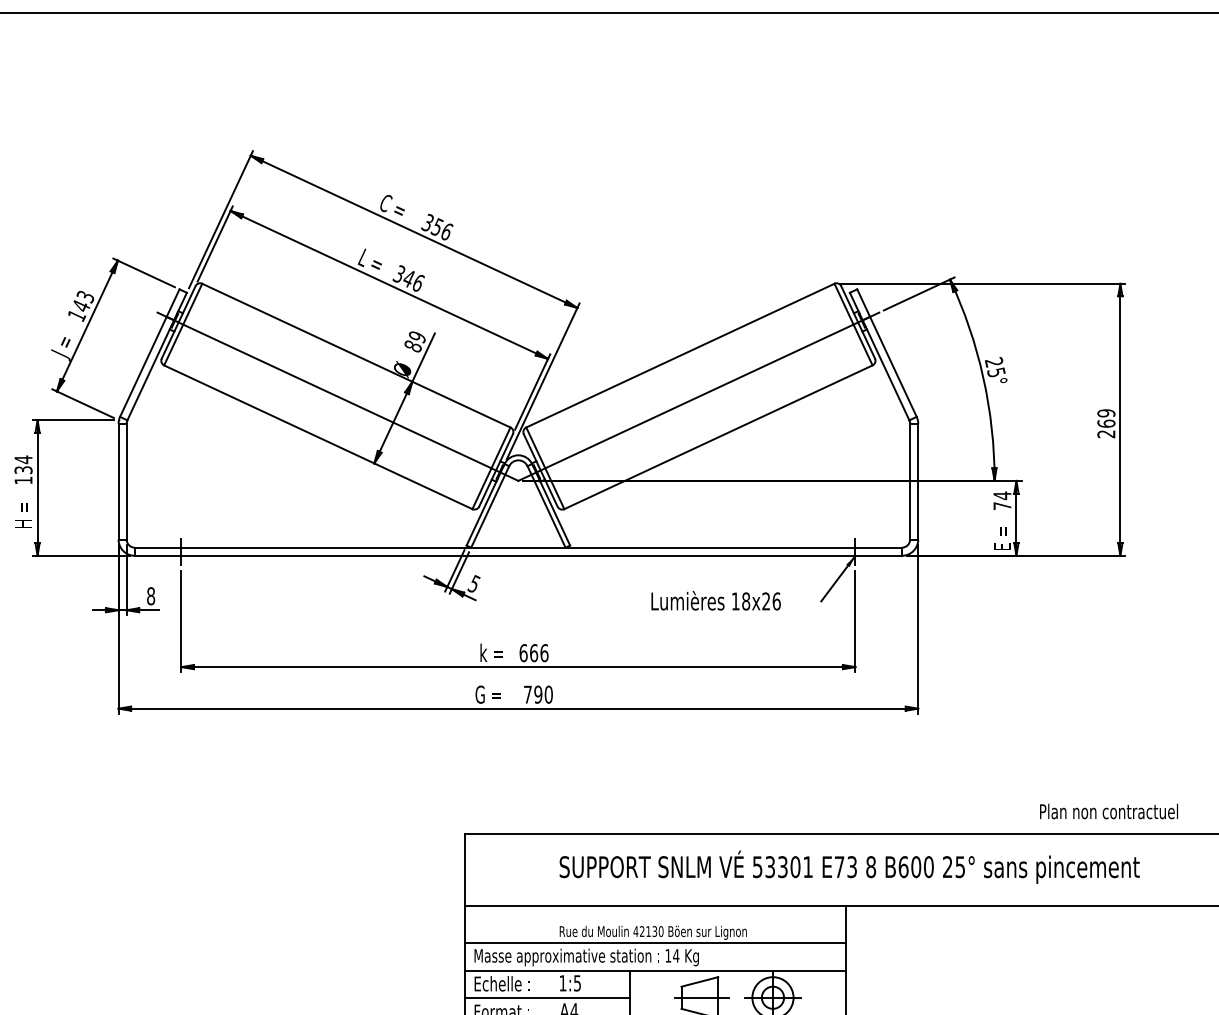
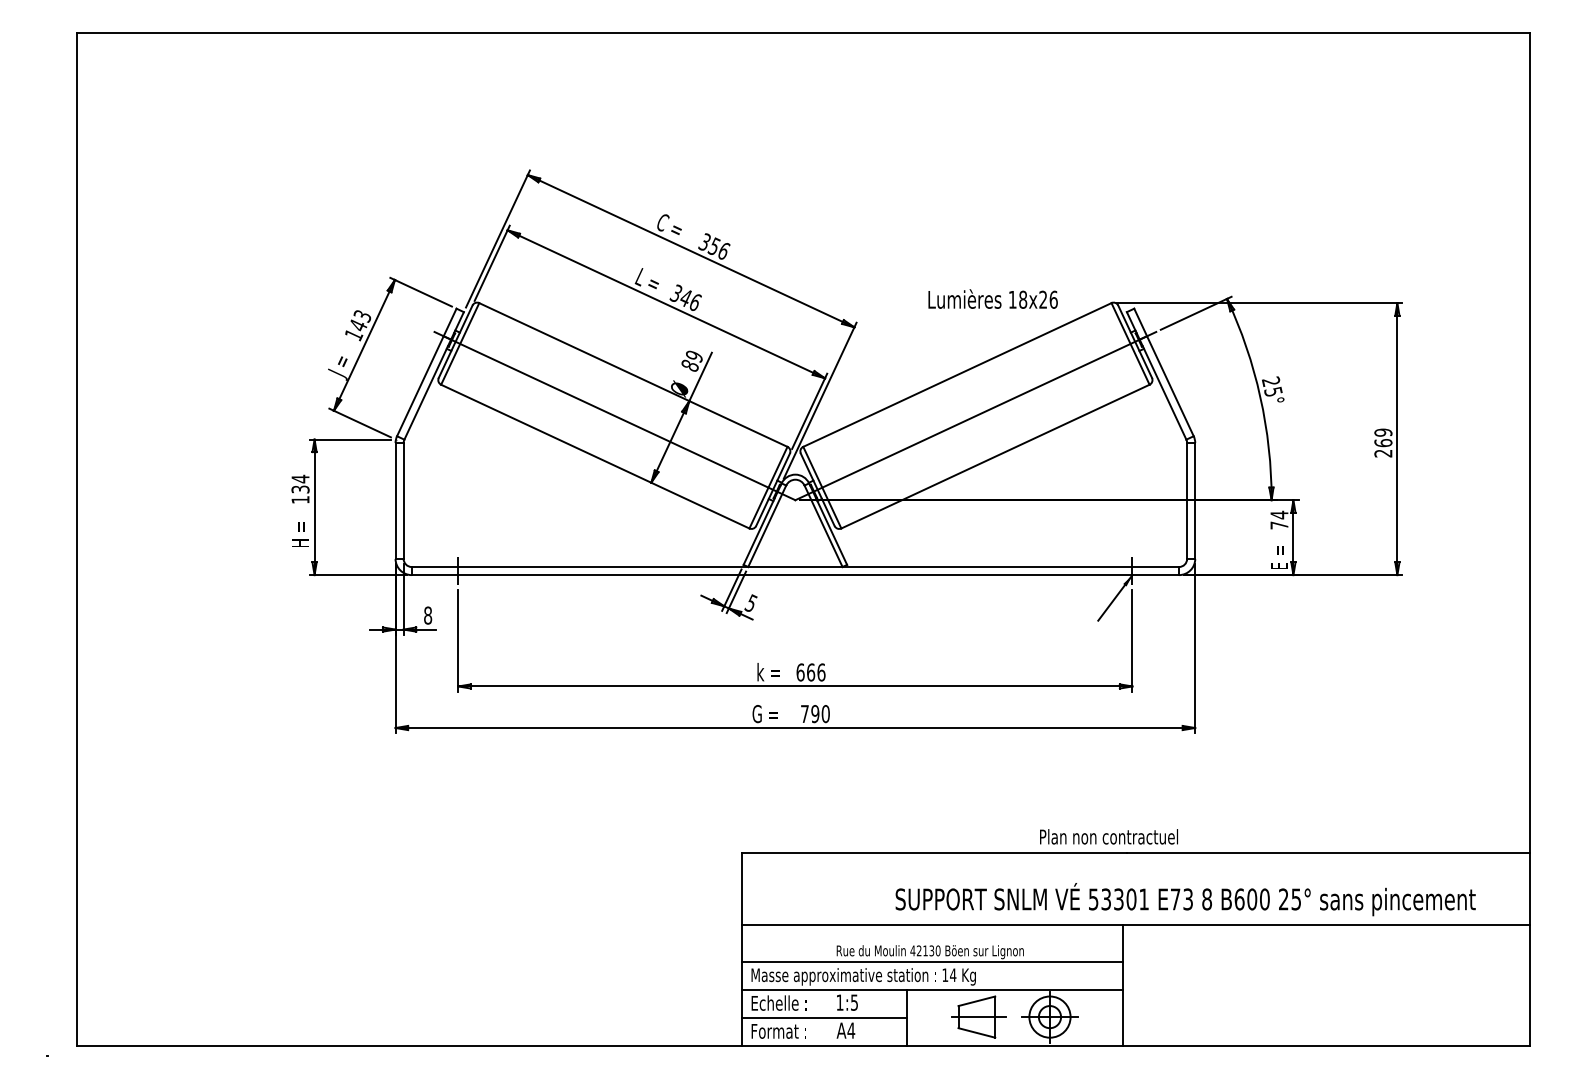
text: (715, 600) -> (992, 298), moved
text: (1108, 811) -> (1108, 836), moved
text: (849, 867) -> (1185, 899), moved

